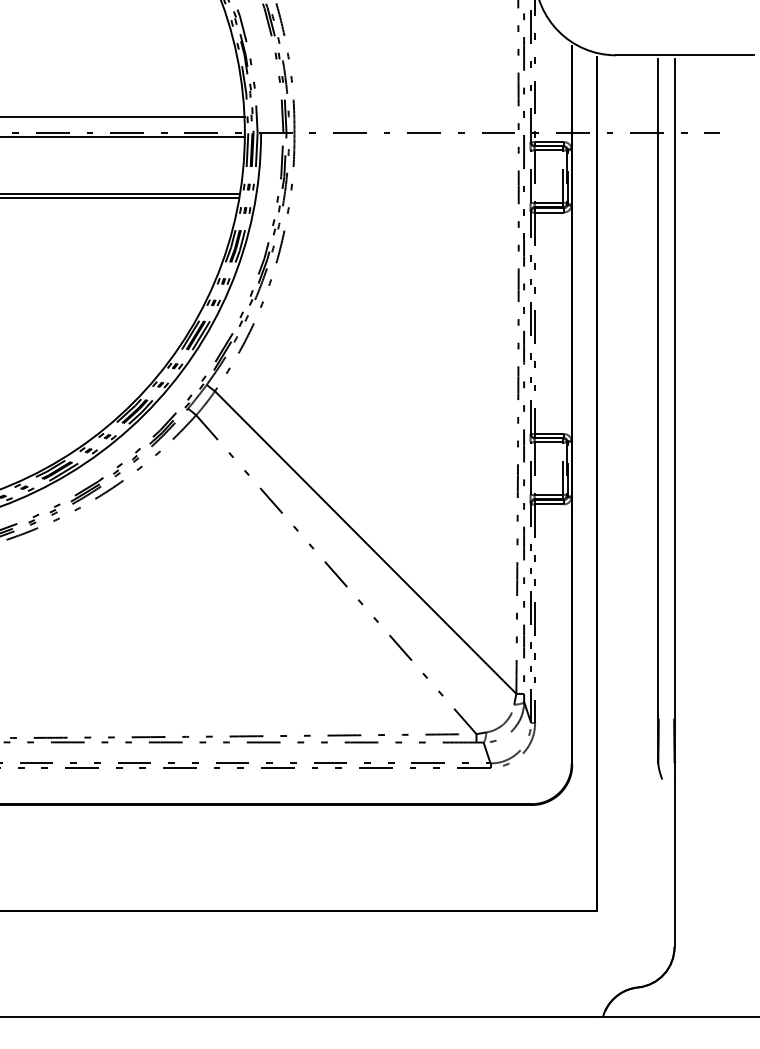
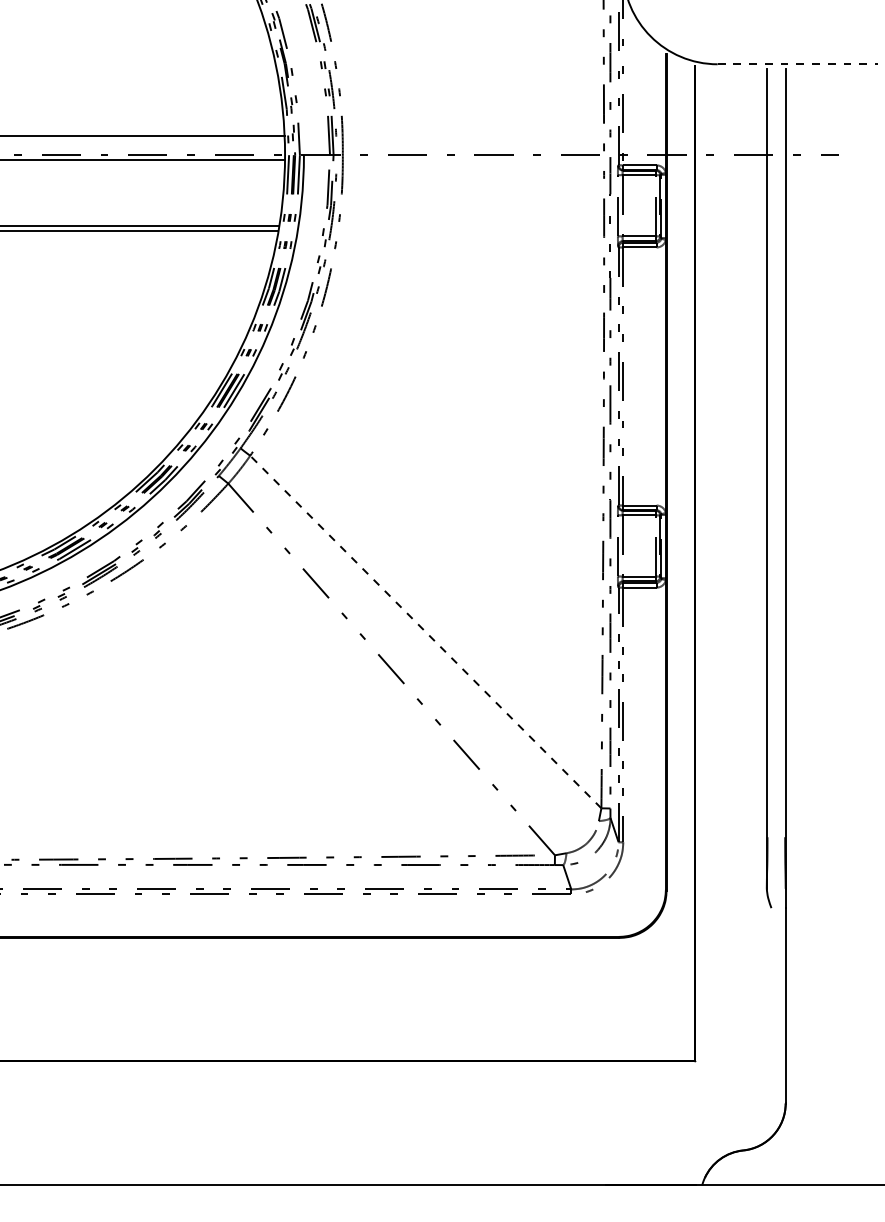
line: (685, 55) -> (798, 64), solid -> dashed
line: (365, 542) -> (425, 632), solid -> dashed

